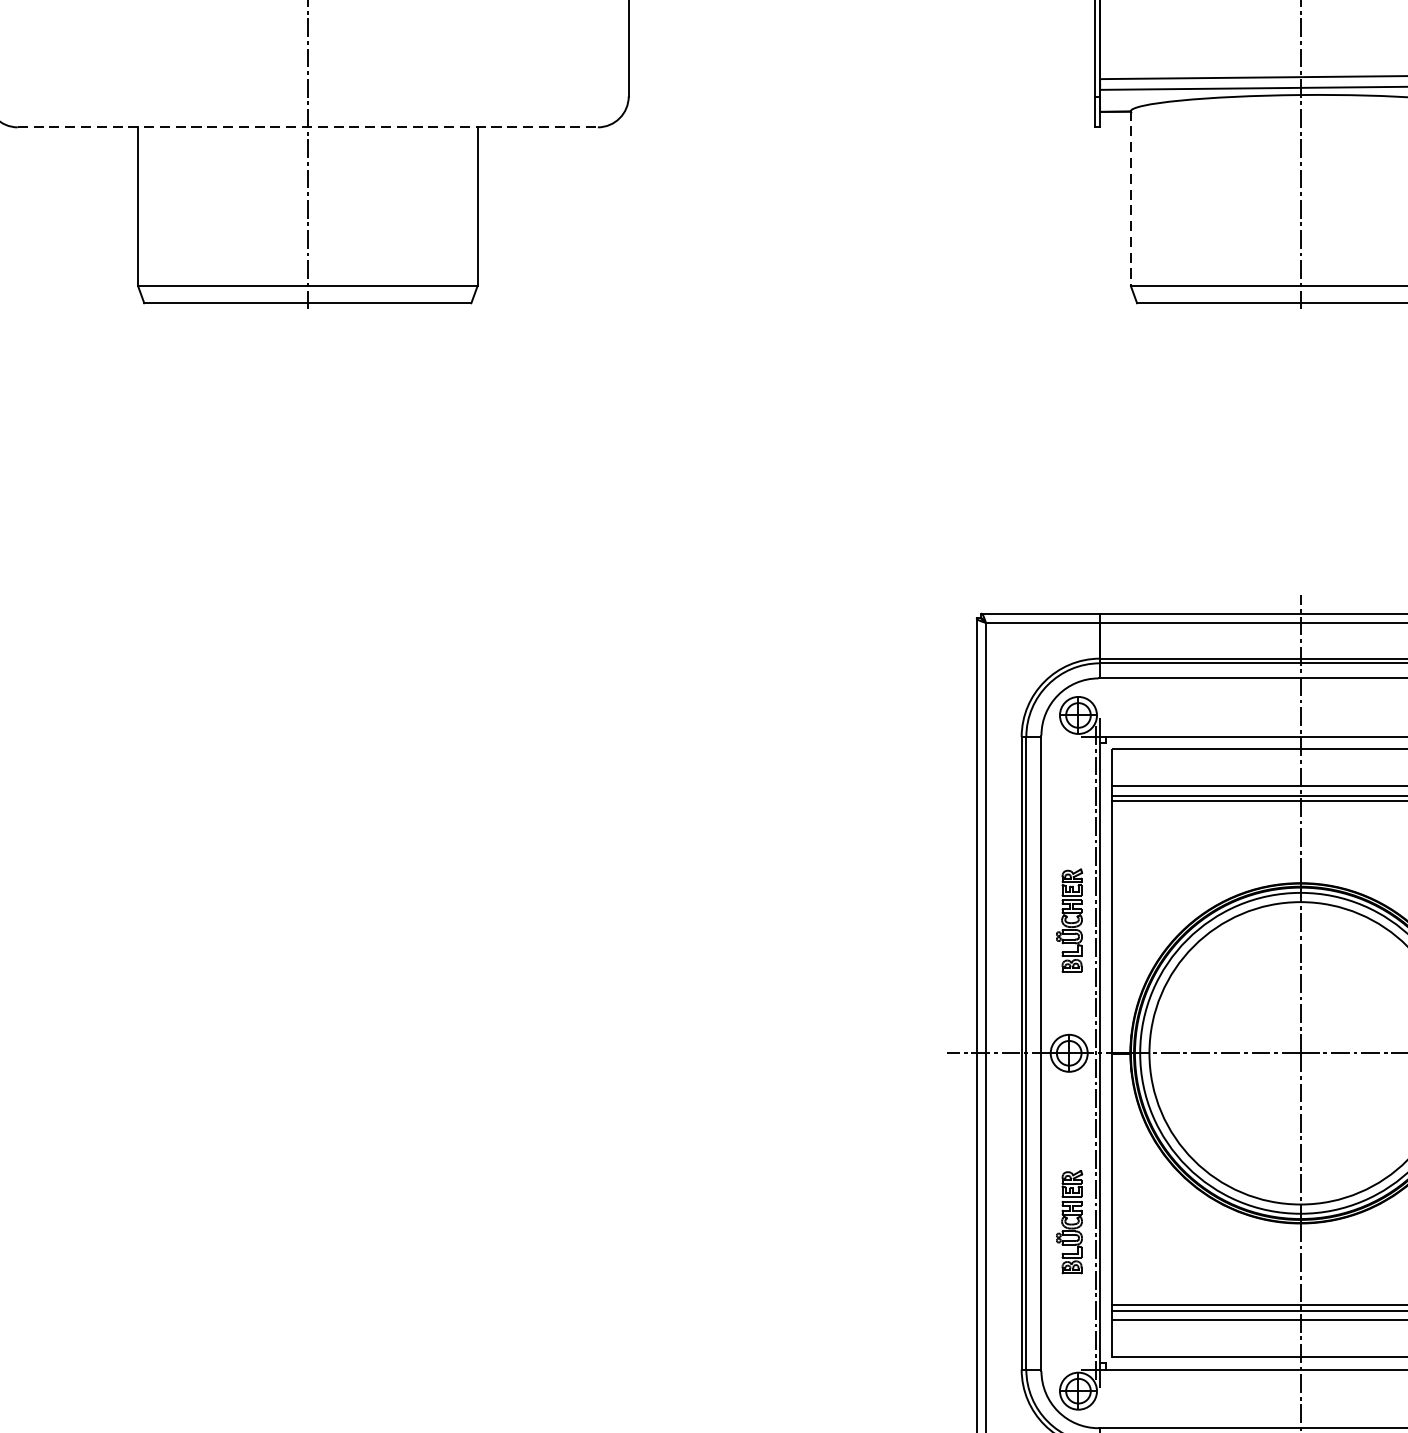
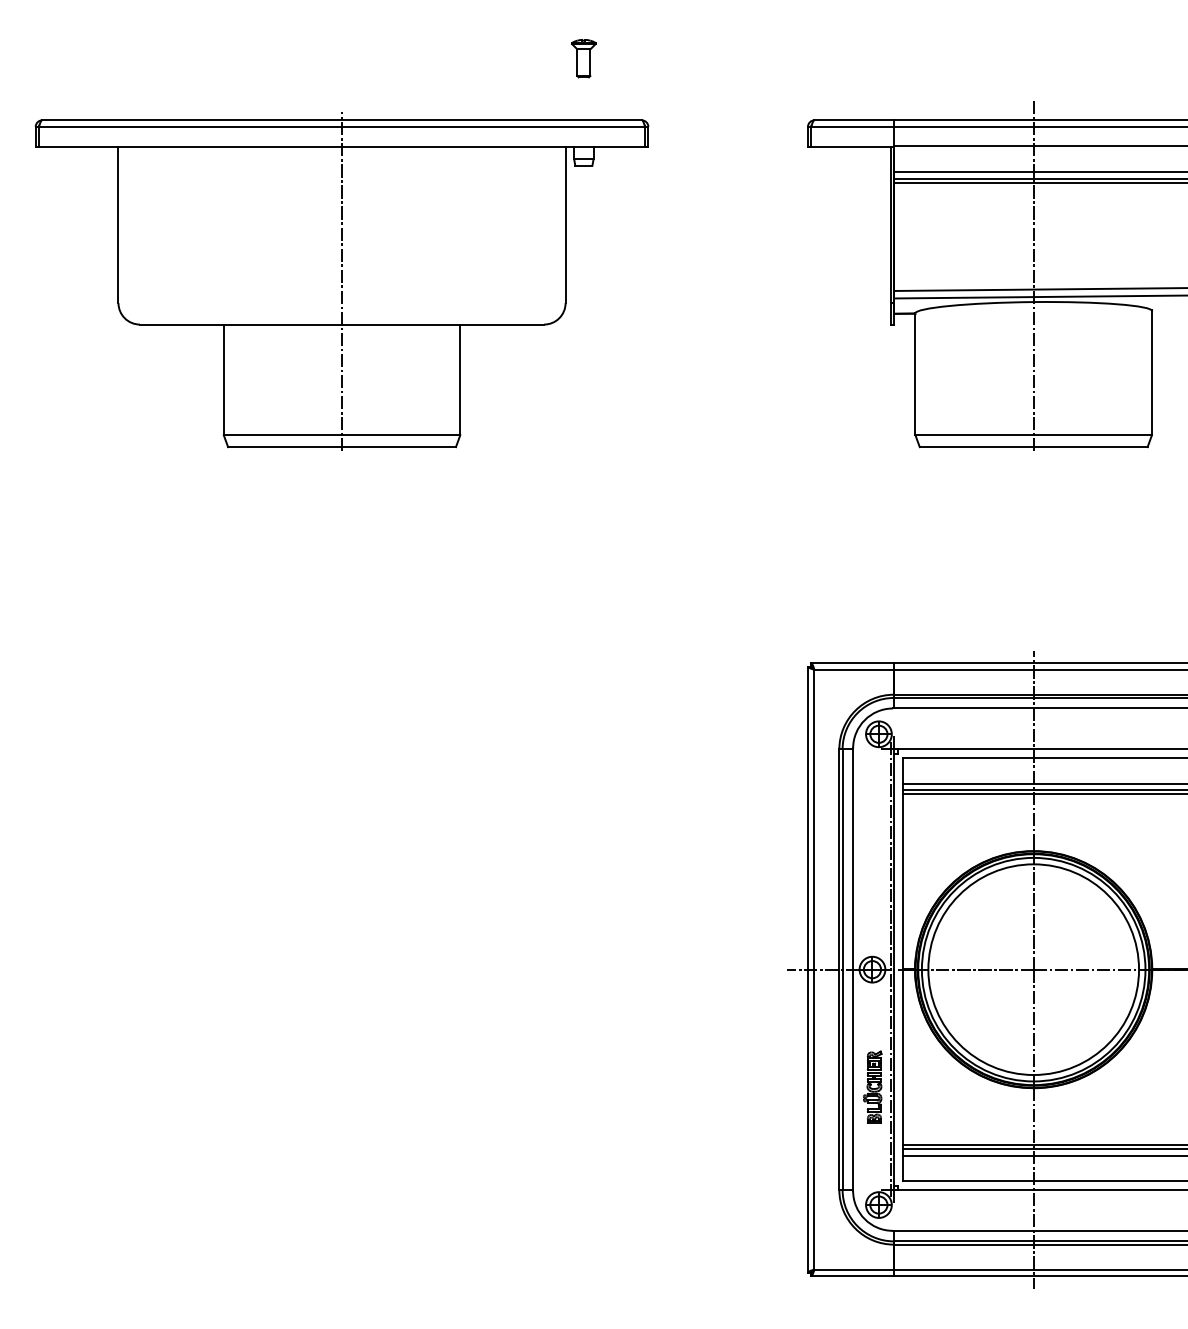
line: (308, 127) -> (342, 324), dashed -> solid
line: (1130, 199) -> (915, 374), dashed -> solid
part: (1069, 919) -> (872, 876), removed

